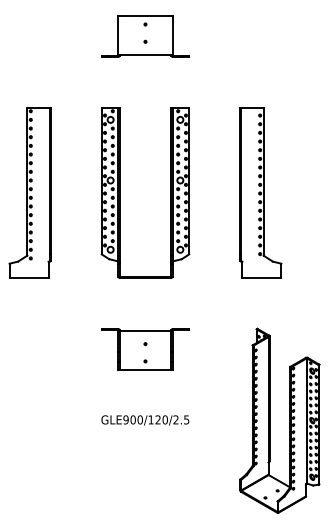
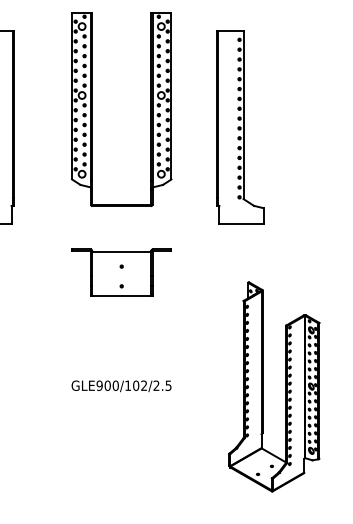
part: (120, 192) -> (93, 109), moved
part: (260, 192) -> (239, 127), moved
part: (145, 349) -> (121, 272), moved
text: (161, 419) -> (139, 385), GLE900/120/2.5 -> GLE900/102/2.5

